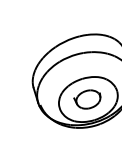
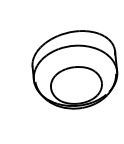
part: (87, 99) -> (75, 85), removed

